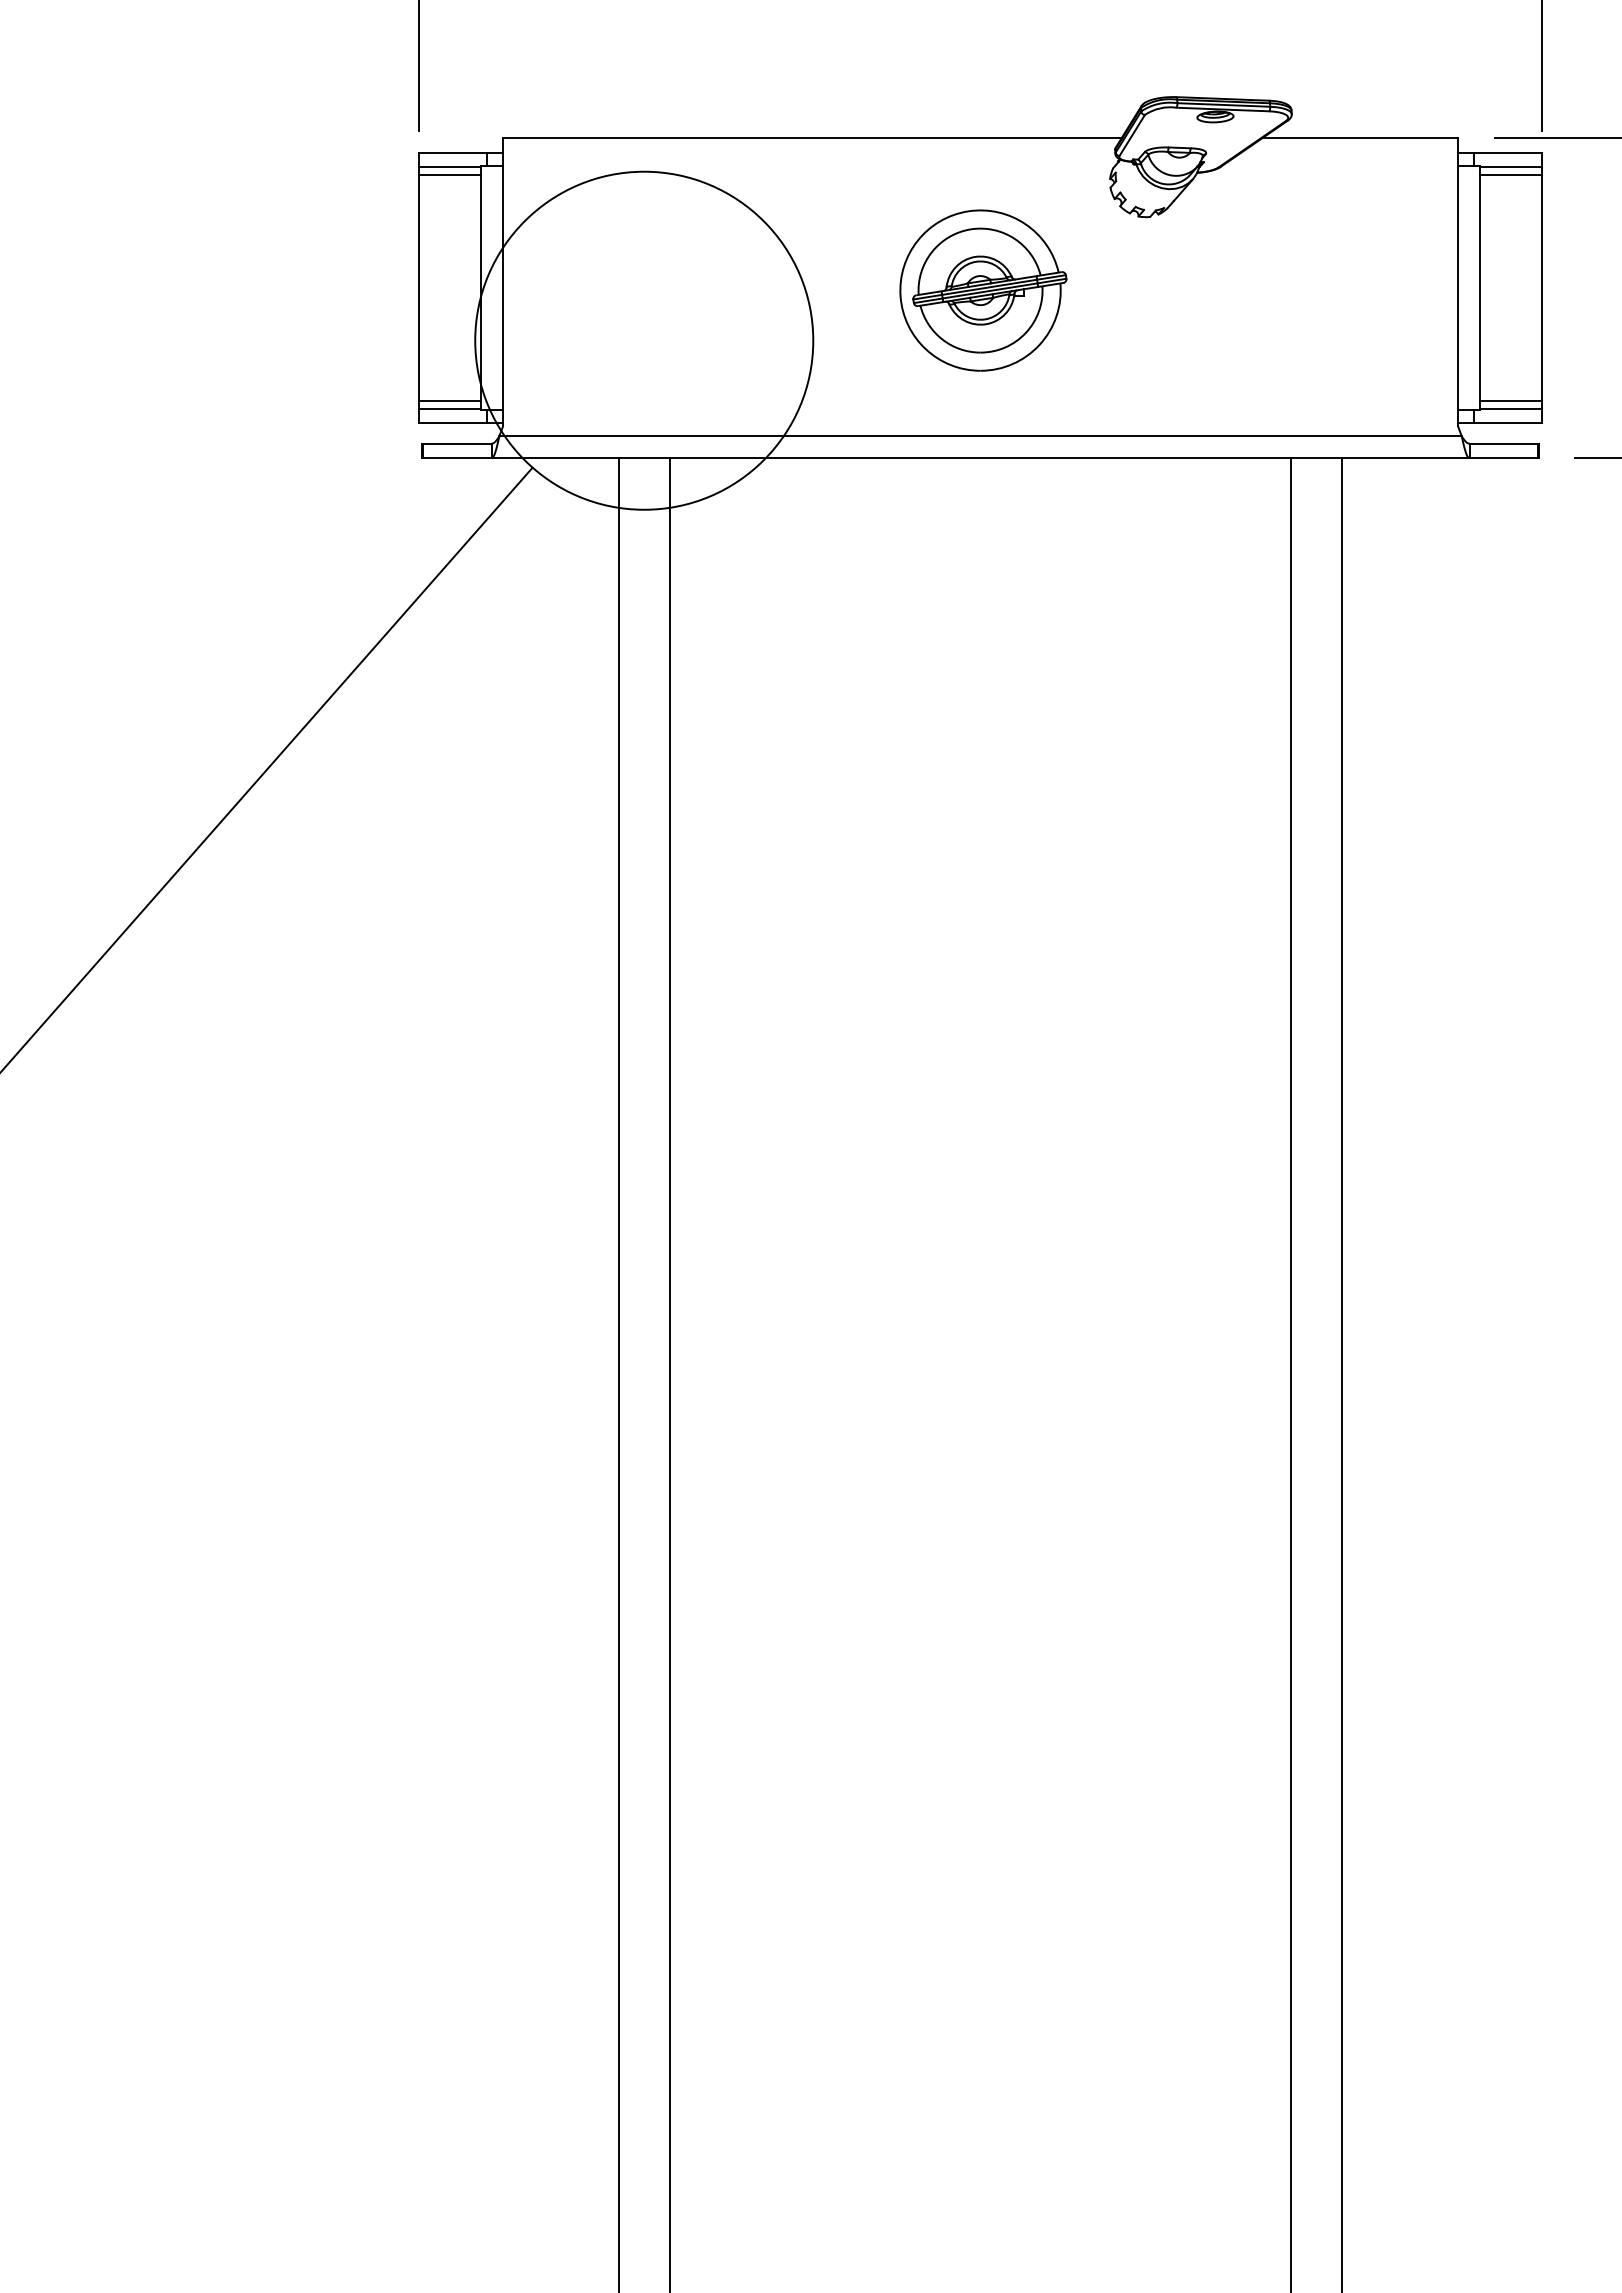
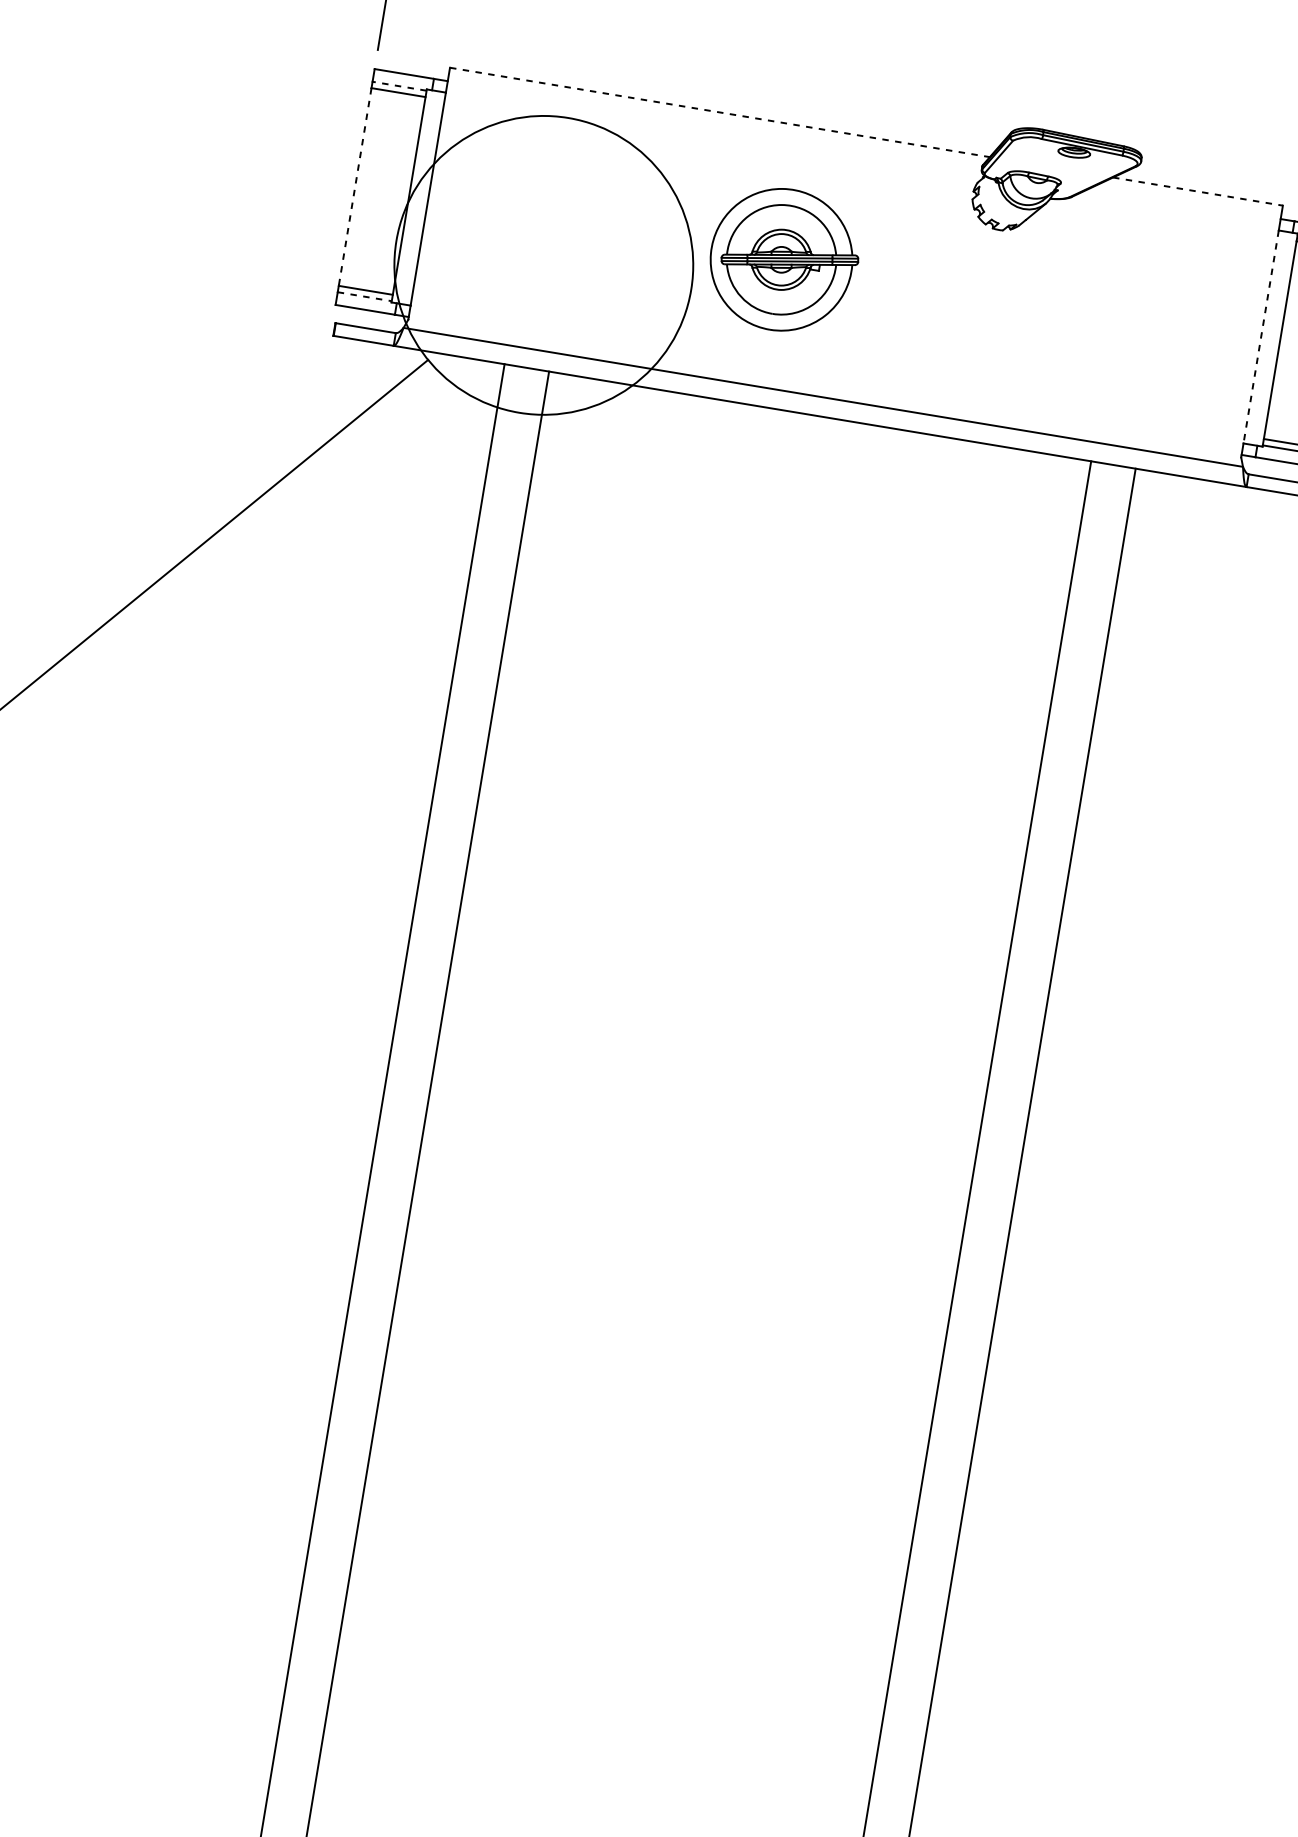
line: (812, 137) -> (719, 112), solid -> dashed
line: (1361, 137) -> (1198, 191), solid -> dashed
line: (450, 167) -> (399, 86), solid -> dashed
line: (419, 288) -> (355, 187), solid -> dashed
line: (1458, 288) -> (1261, 337), solid -> dashed
part: (983, 290) -> (784, 260), moved
line: (450, 408) -> (365, 296), solid -> dashed

